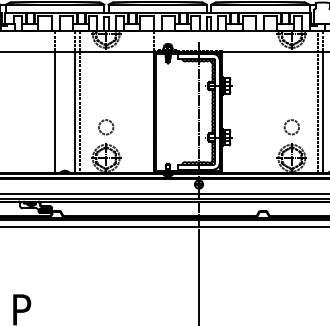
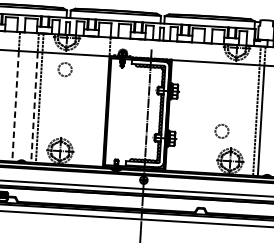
line: (54, 112) -> (15, 106), solid -> dashed
line: (75, 112) -> (34, 107), solid -> dashed
circle: (106, 127) -> (65, 69), moved
circle: (291, 127) -> (221, 131), moved

